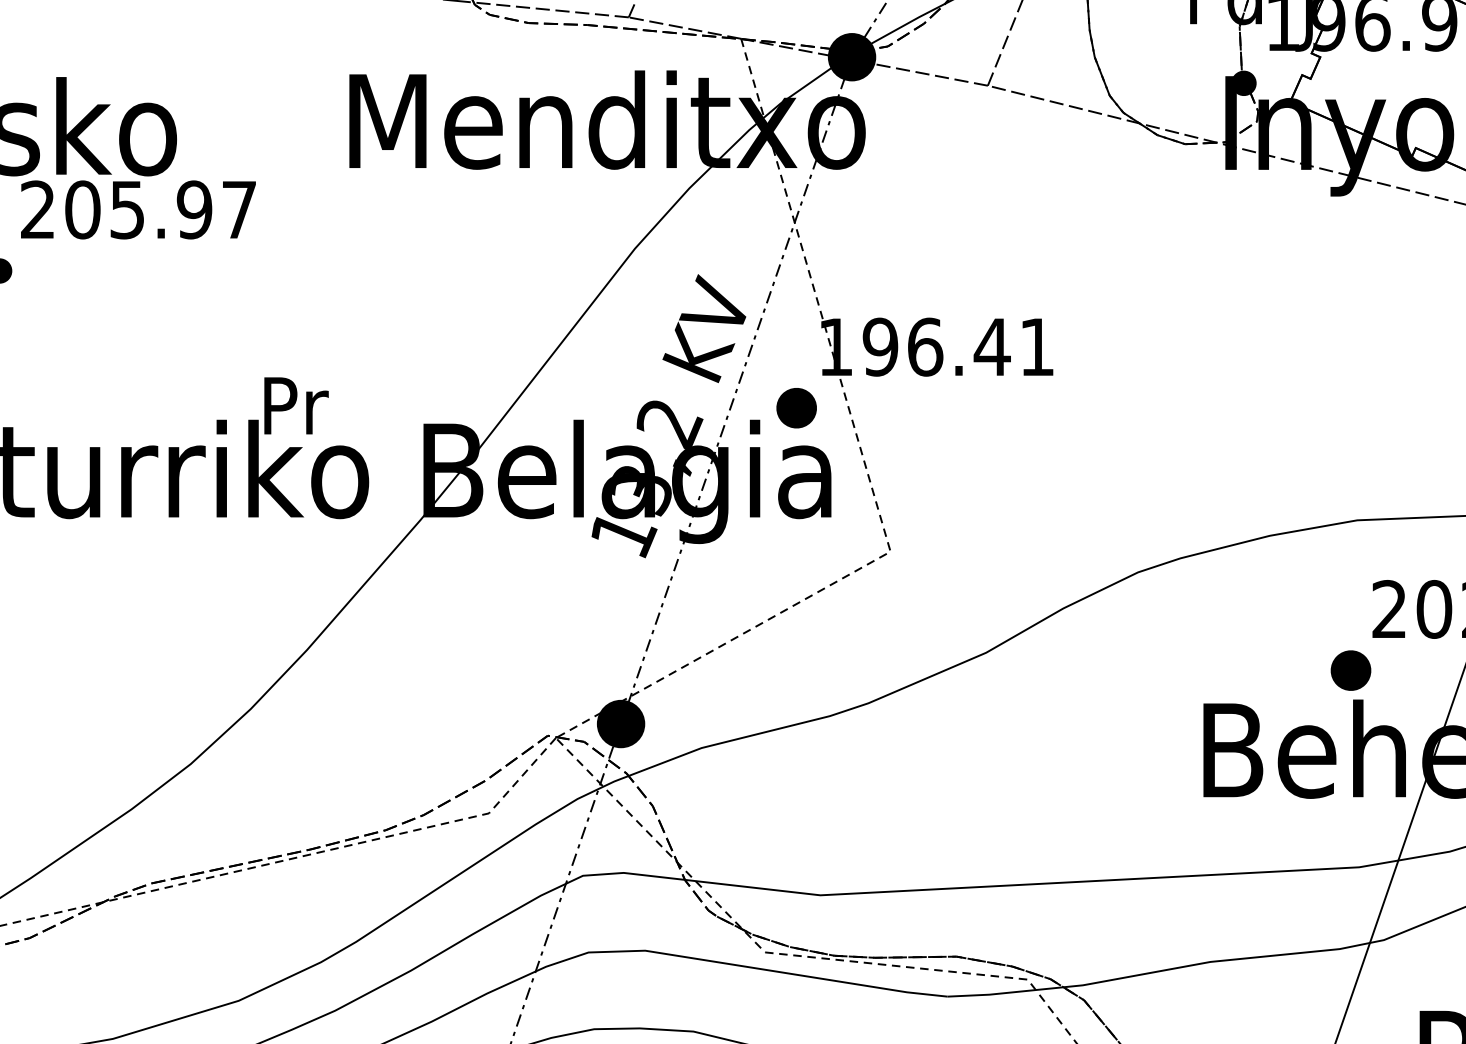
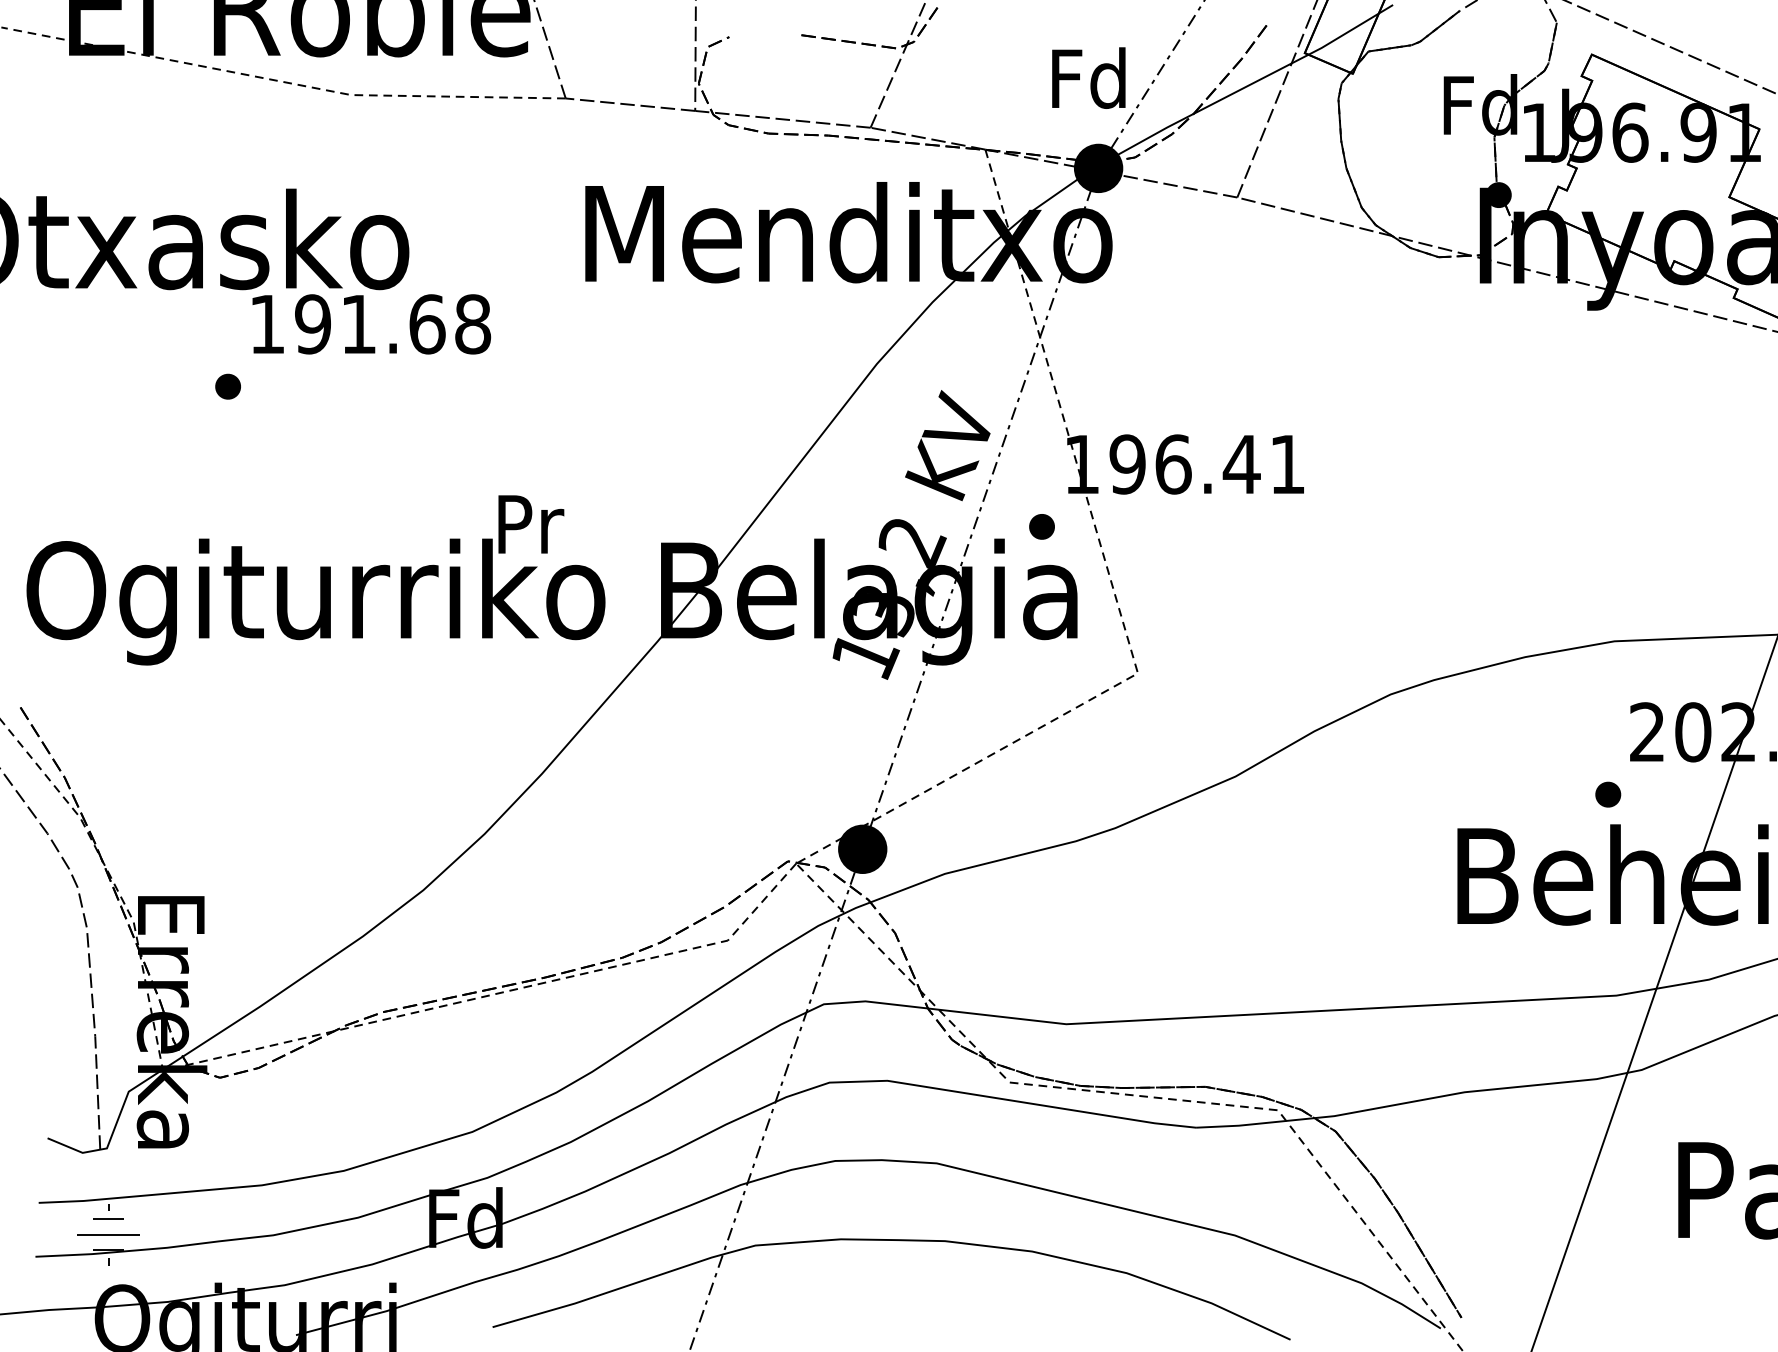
text: (139, 210) -> (370, 324), 205.97 -> 191.68
part: (796, 407) -> (1041, 526), size x0.62
part: (1351, 670) -> (1608, 794), size x0.62

